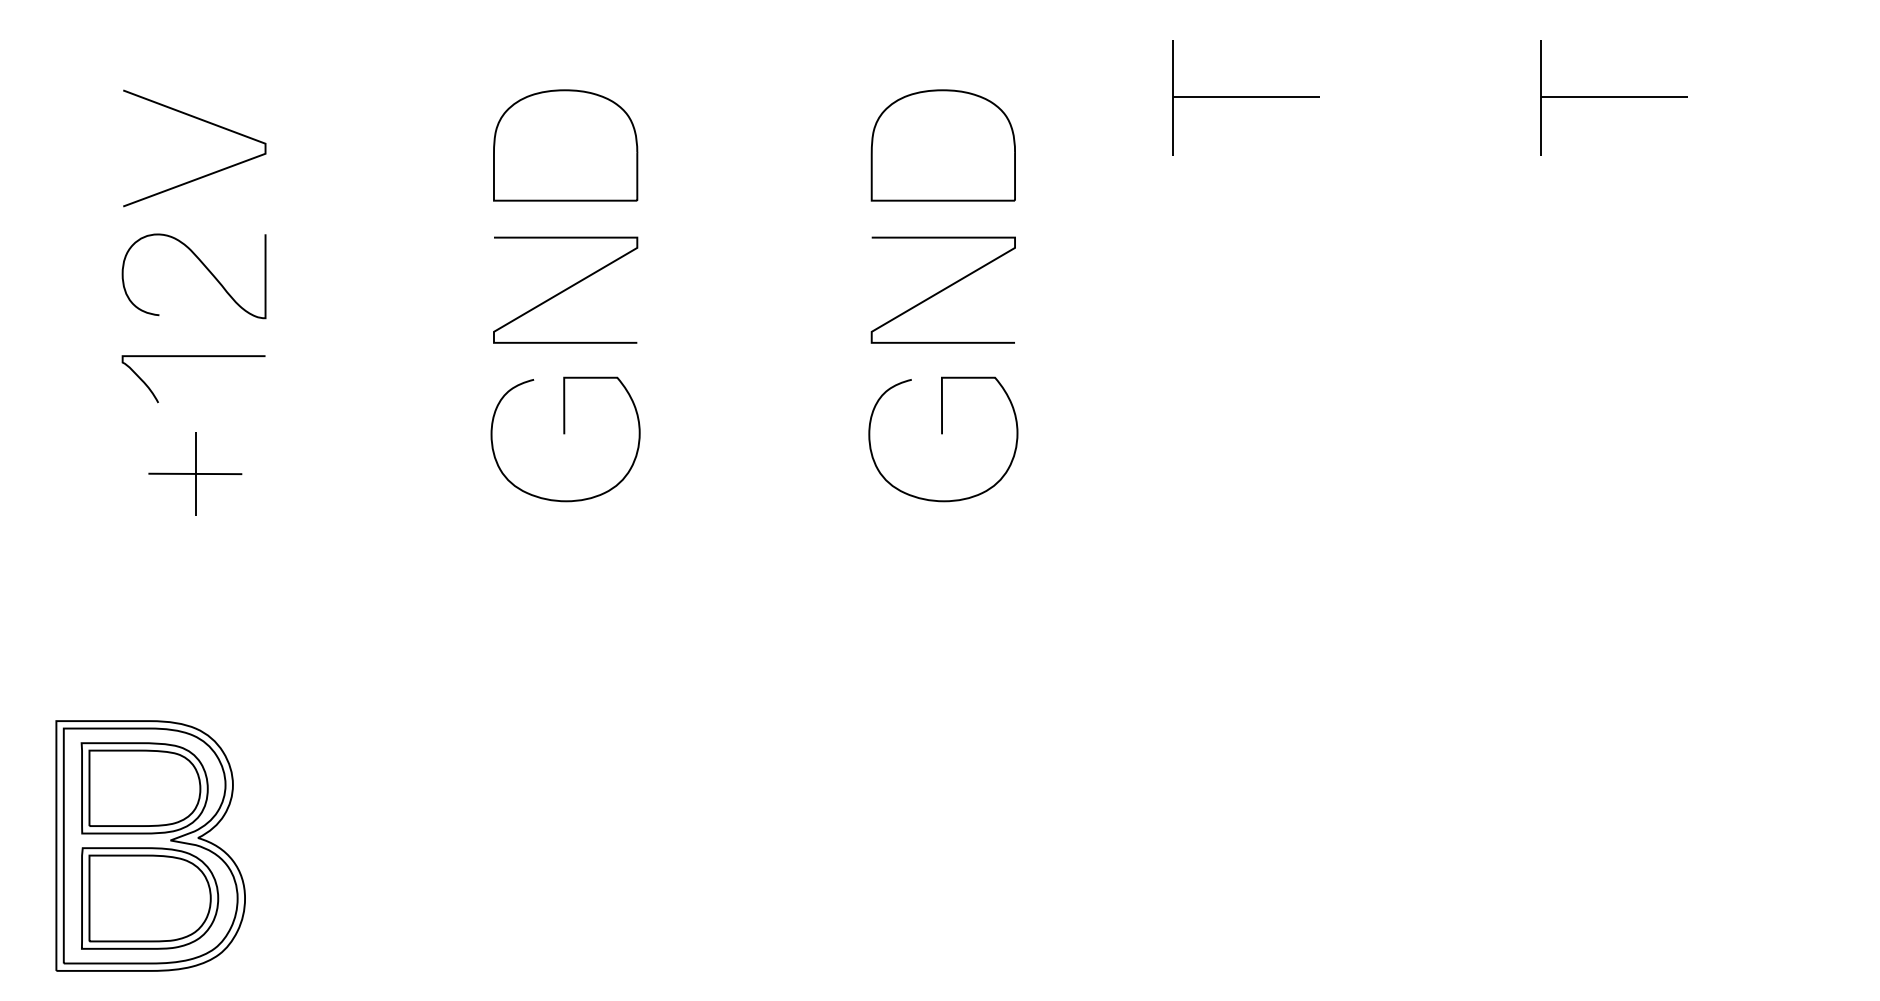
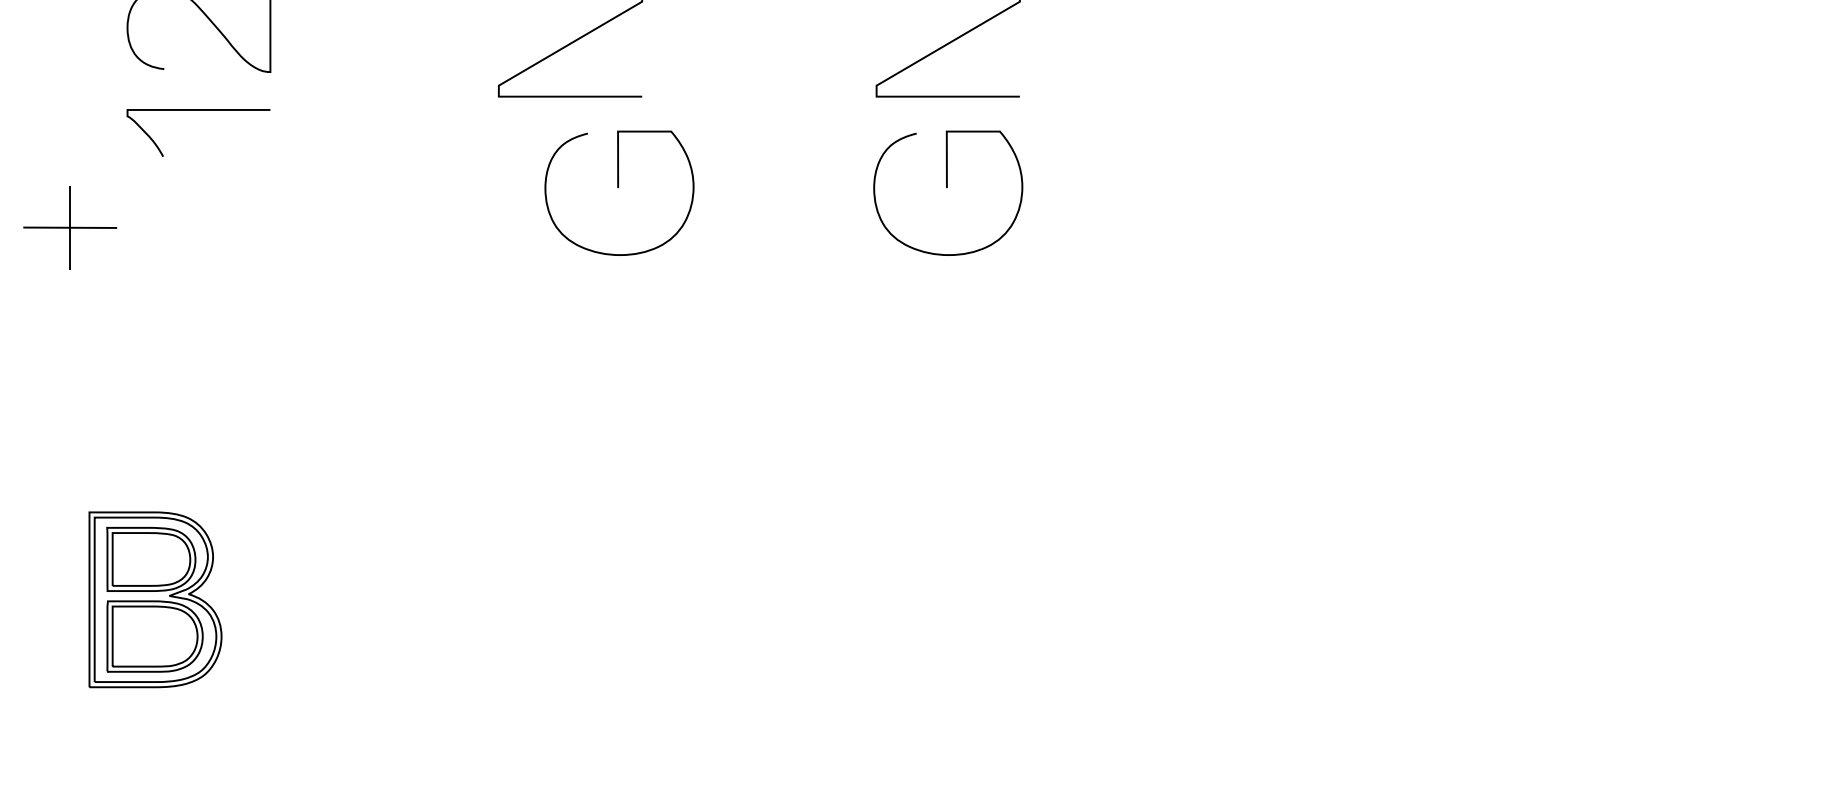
curve: (564, 434) -> (618, 188), moved
part: (195, 473) -> (70, 227), moved
part: (150, 845) -> (155, 599), size x0.7

